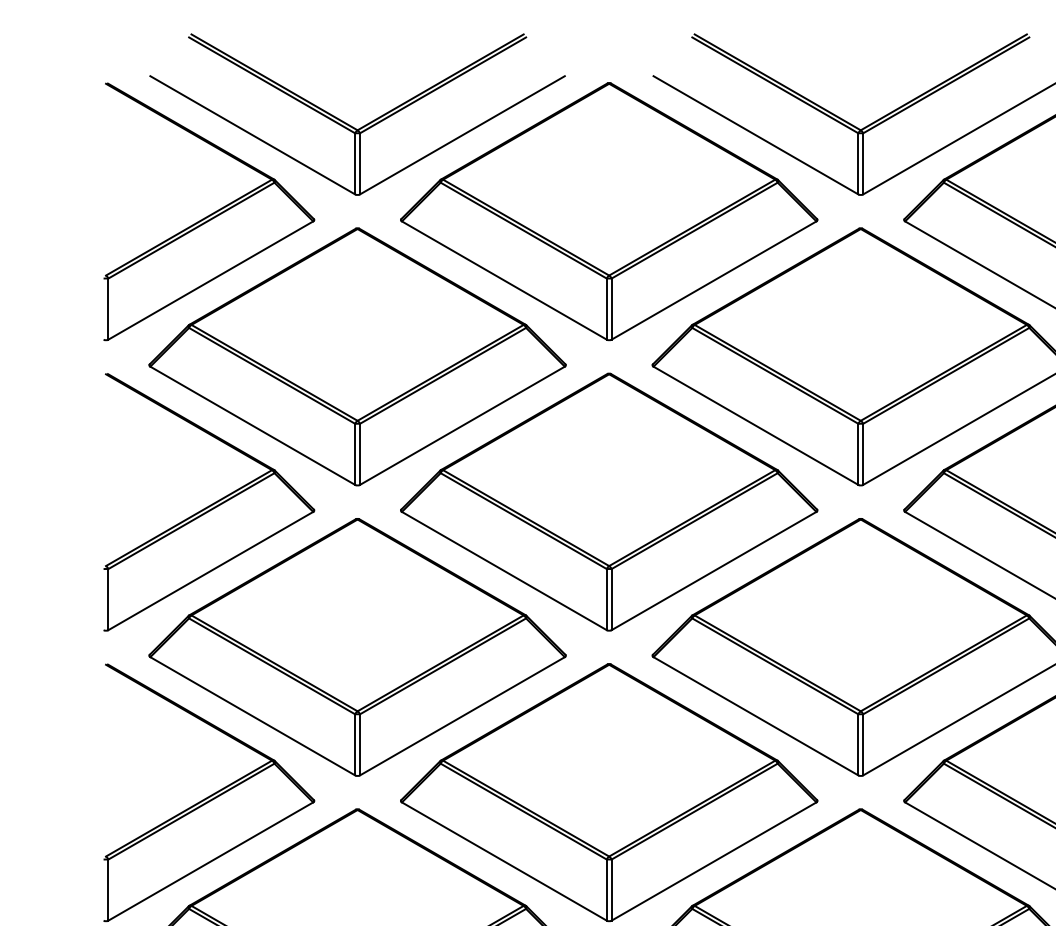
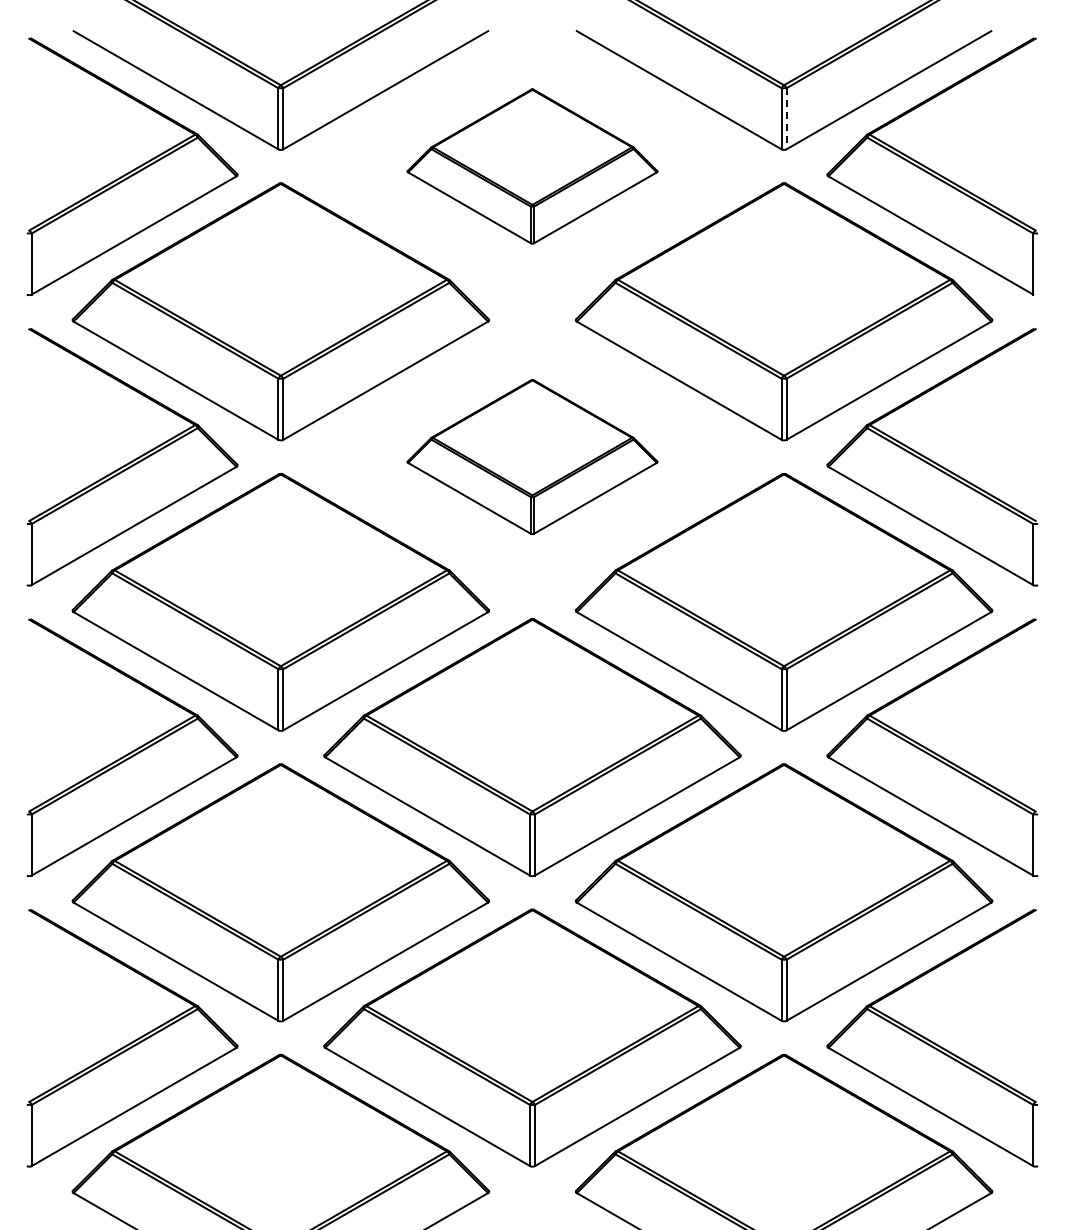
line: (863, 163) -> (786, 118), solid -> dashed
part: (609, 211) -> (532, 166), size x0.6
part: (609, 501) -> (532, 456), size x0.6

